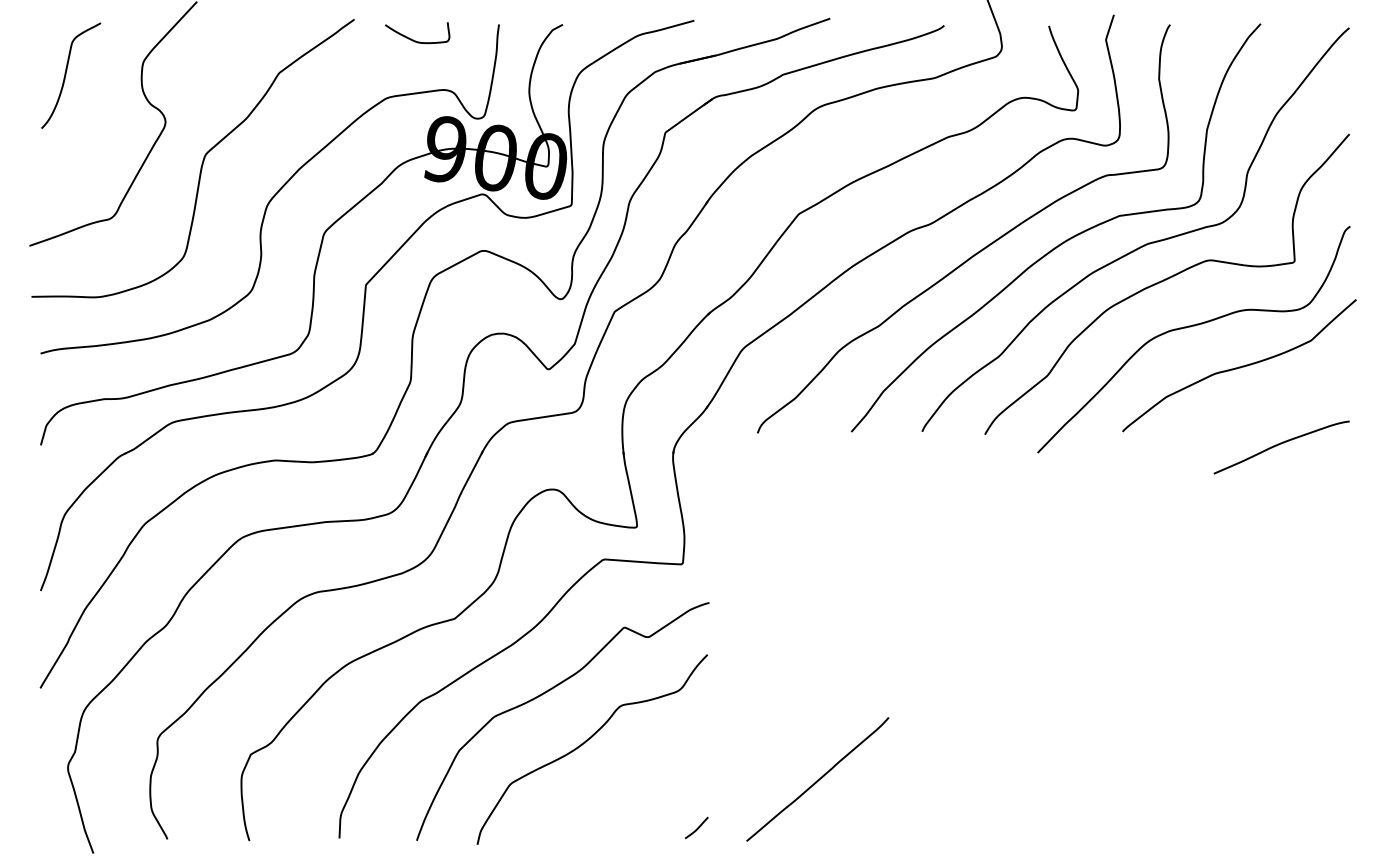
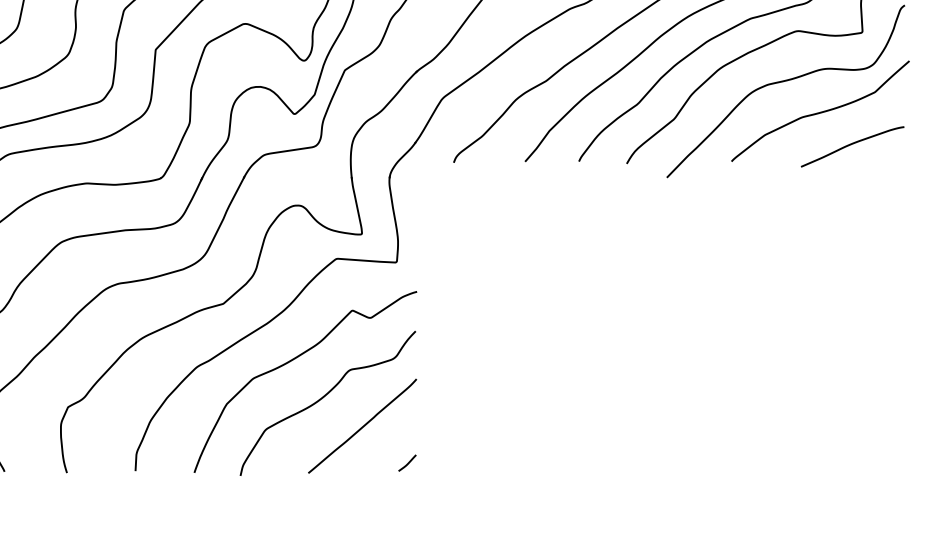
curve: (1279, 445) -> (850, 145), moved
curve: (817, 779) -> (362, 426), moved

